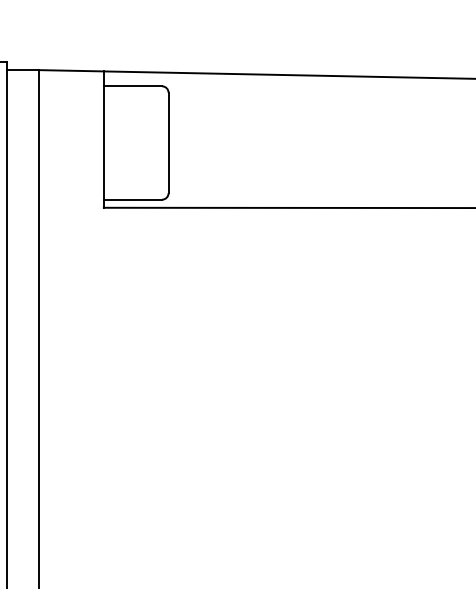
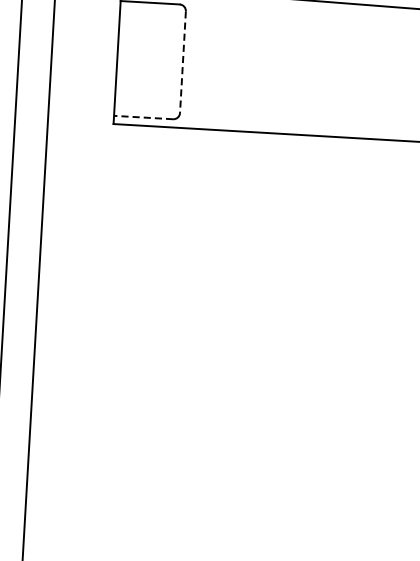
line: (168, 143) -> (182, 62), solid -> dashed
line: (132, 199) -> (143, 117), solid -> dashed

